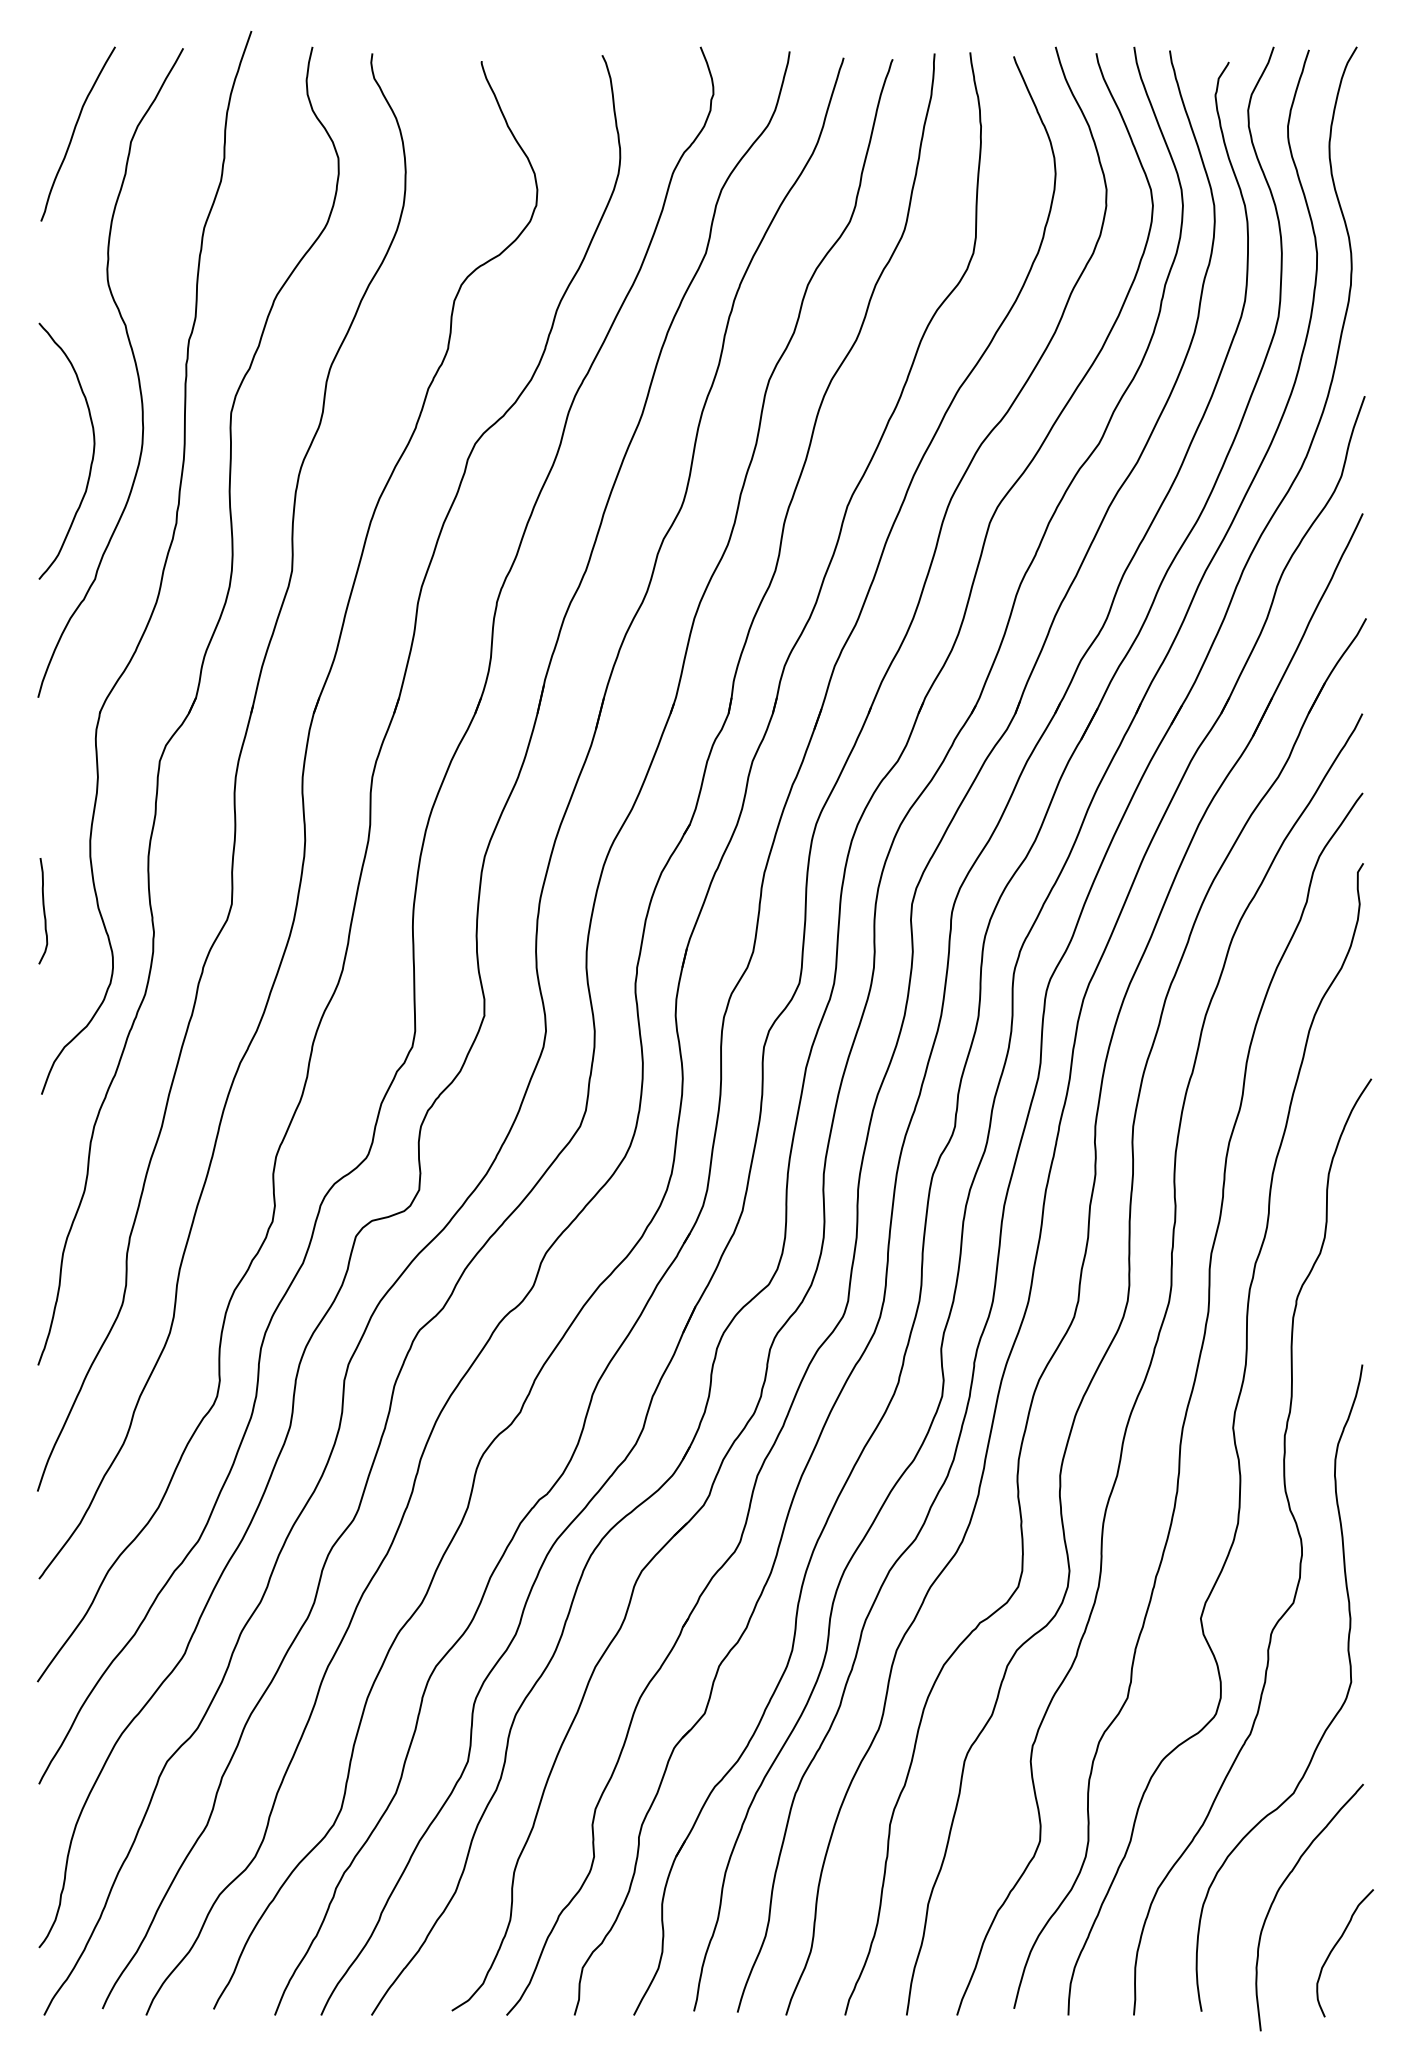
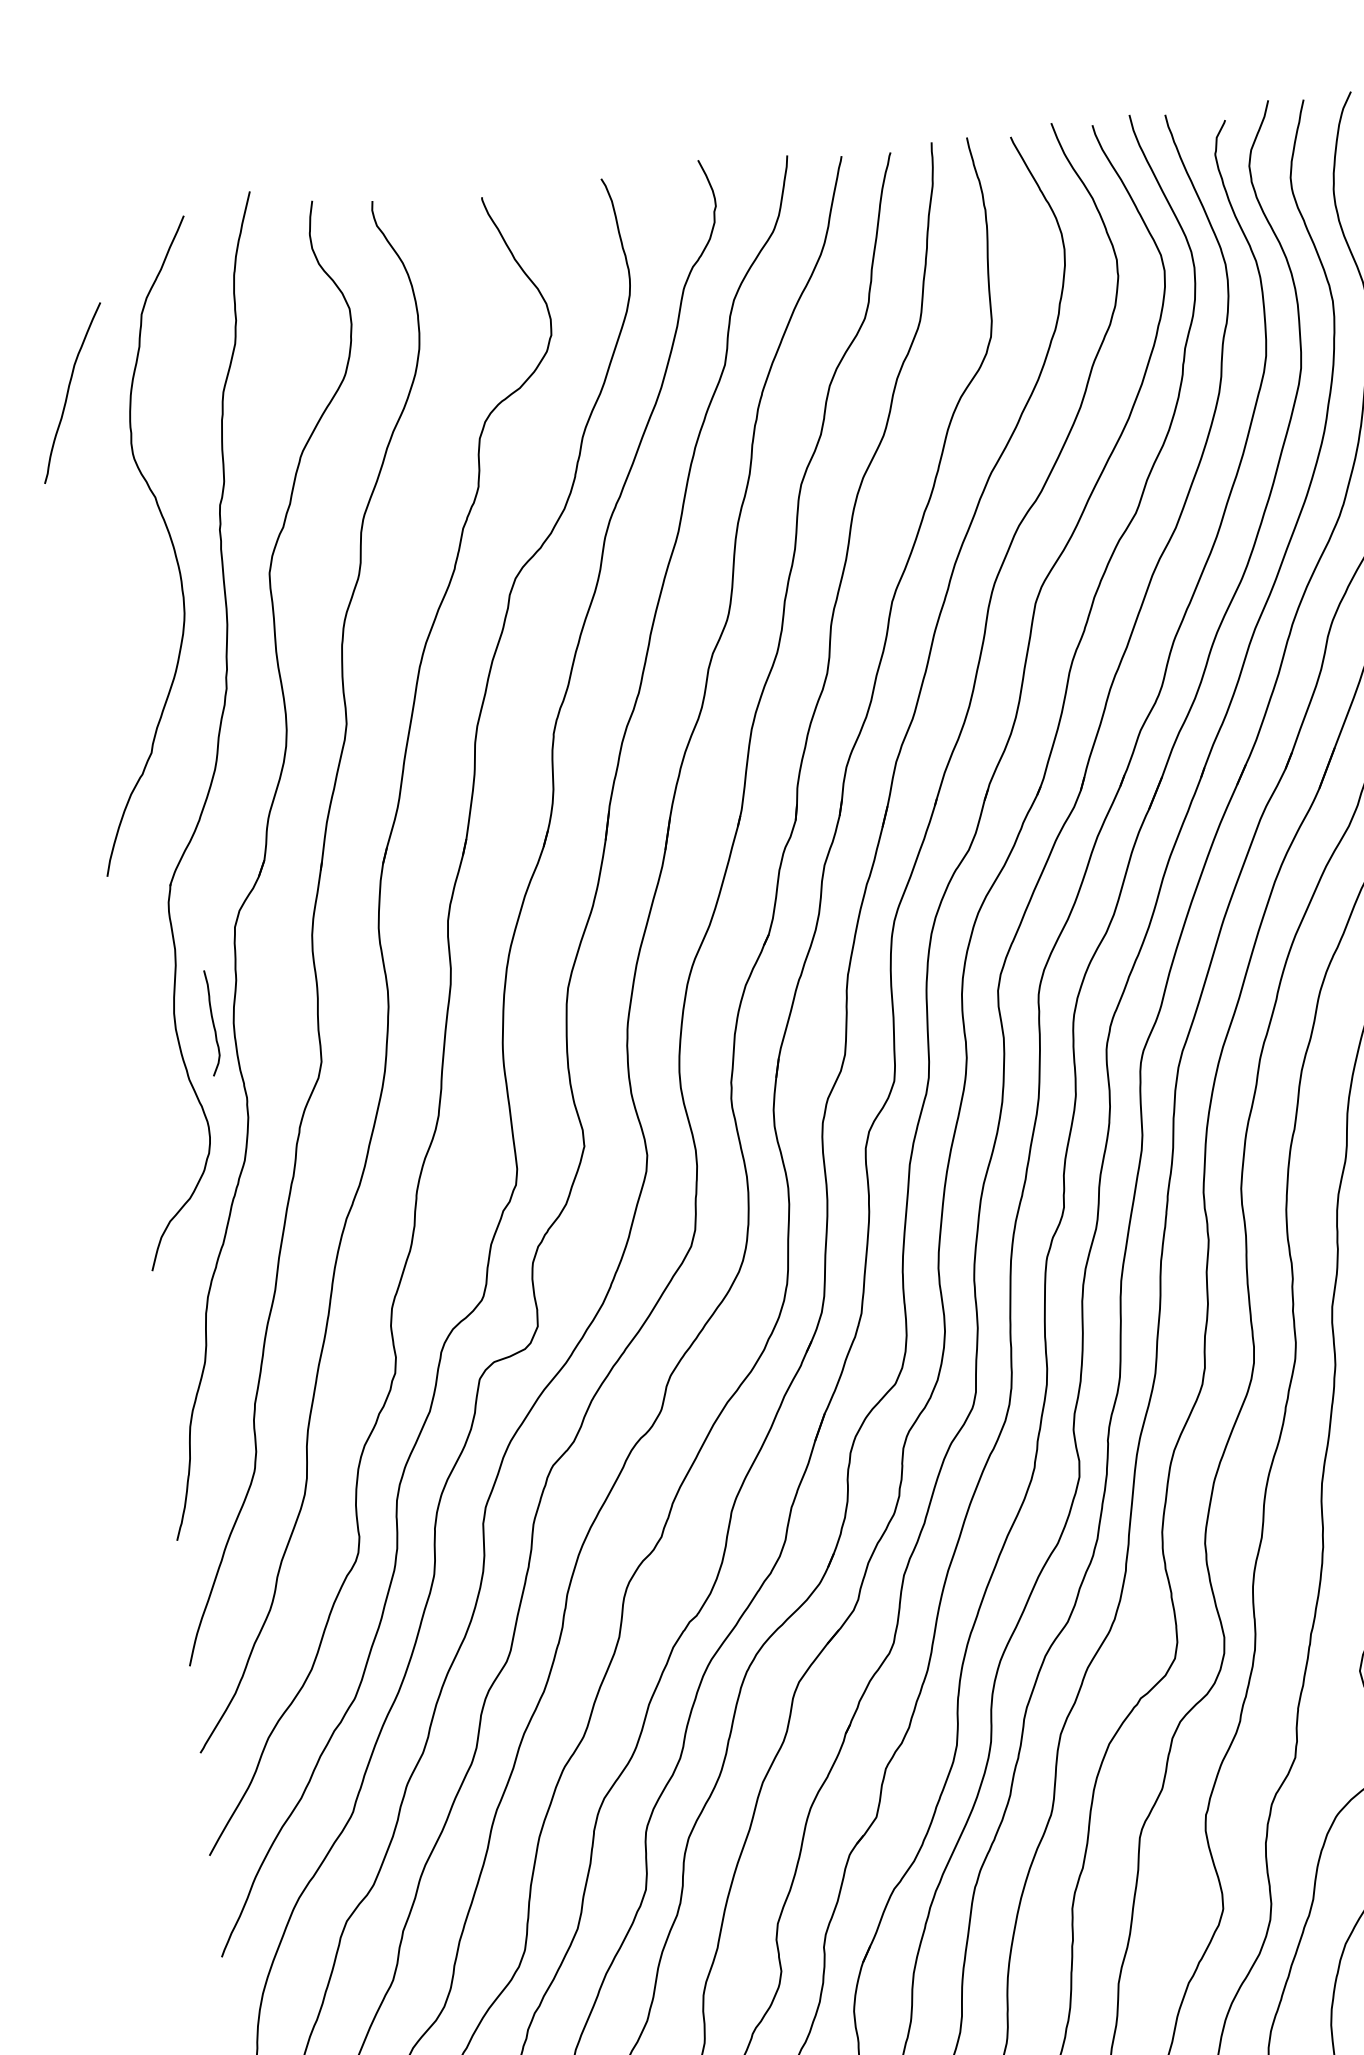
curve: (74, 133) -> (68, 392), moved
curve: (92, 452) -> (135, 627), removed
curve: (43, 911) -> (212, 1023), moved

